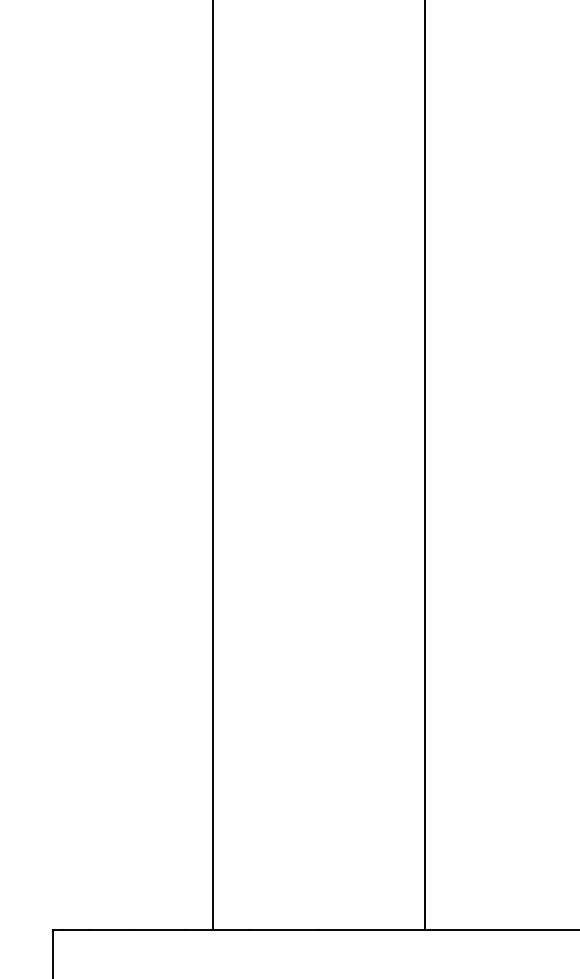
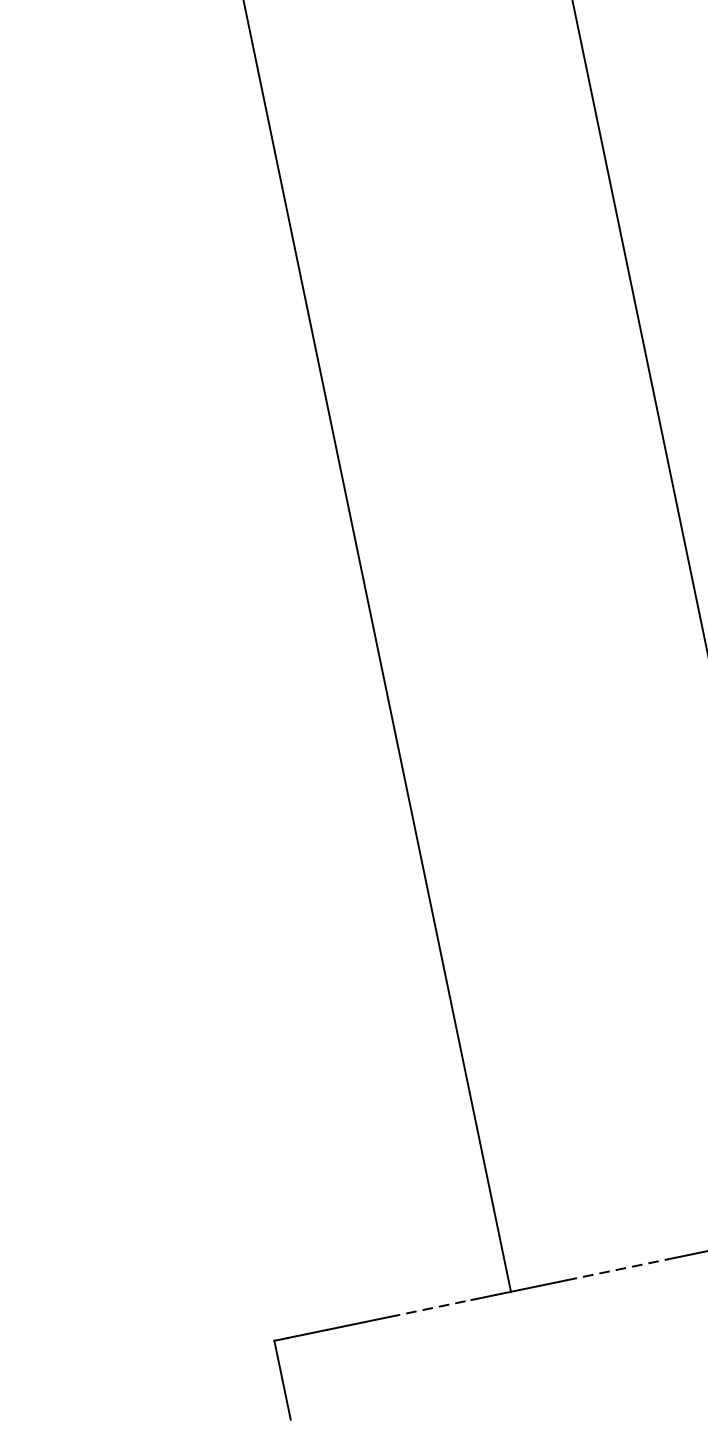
line: (158, 929) -> (430, 1308), solid -> dashed
line: (284, 929) -> (617, 1269), solid -> dashed

